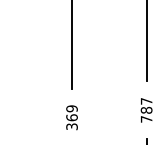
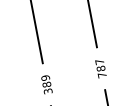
text: (71, 117) -> (46, 84), 369 -> 389

